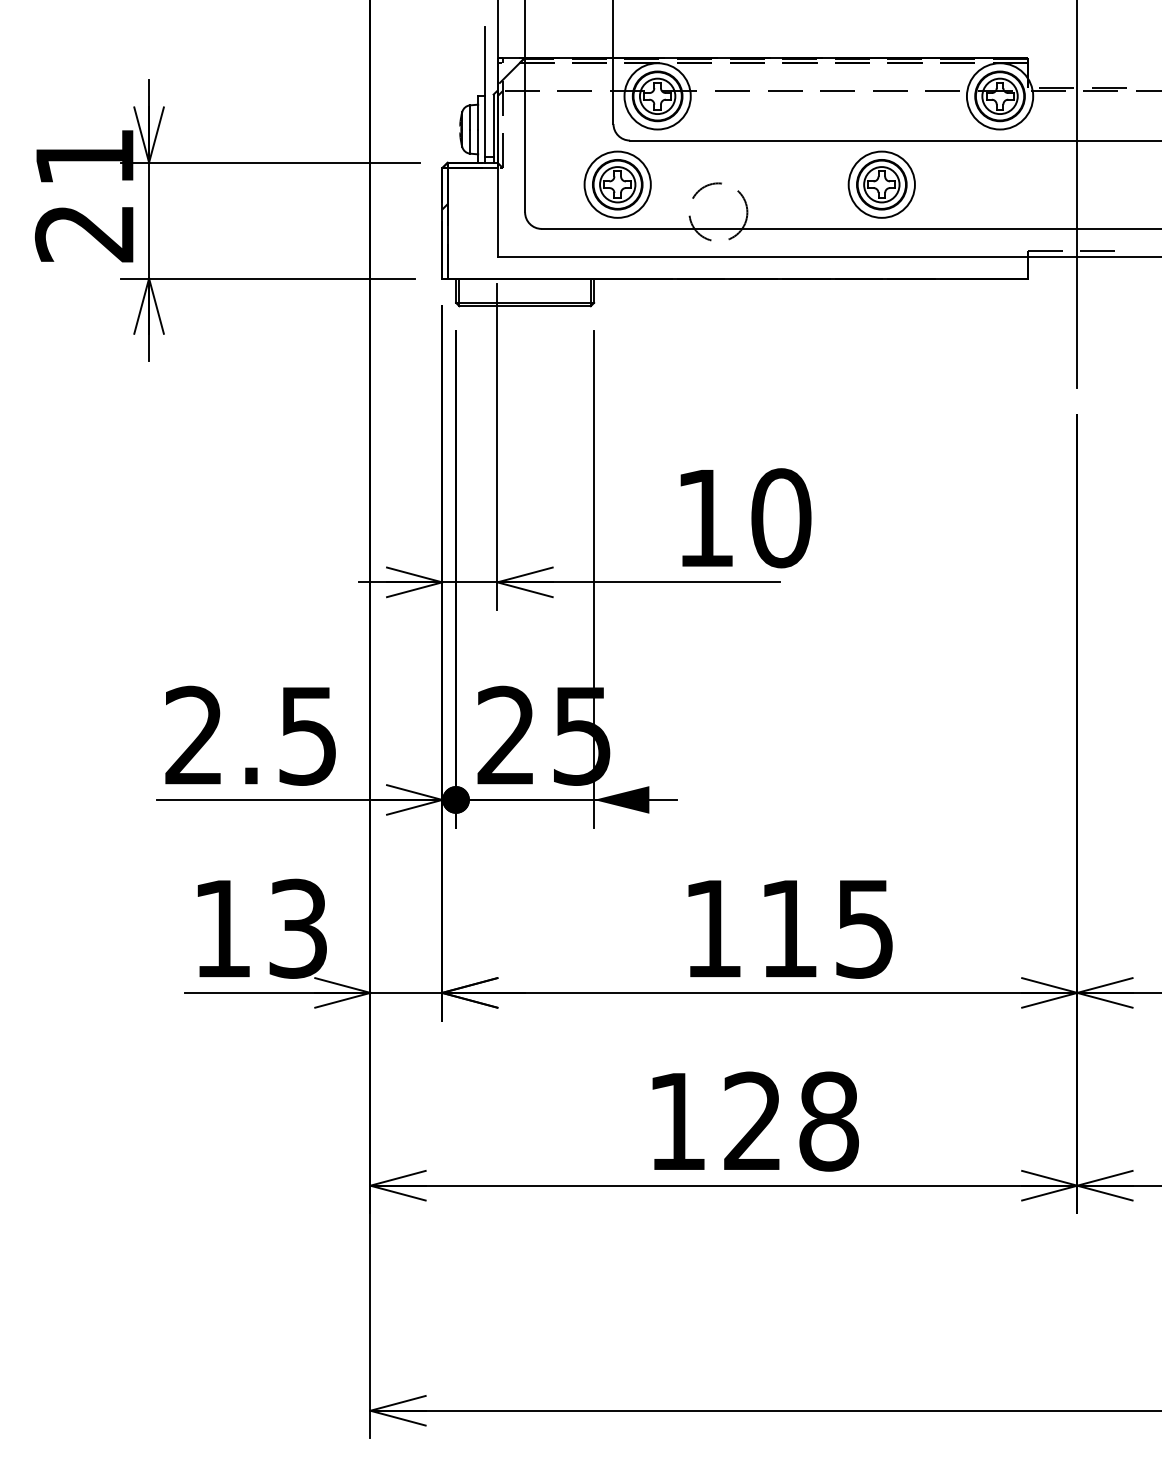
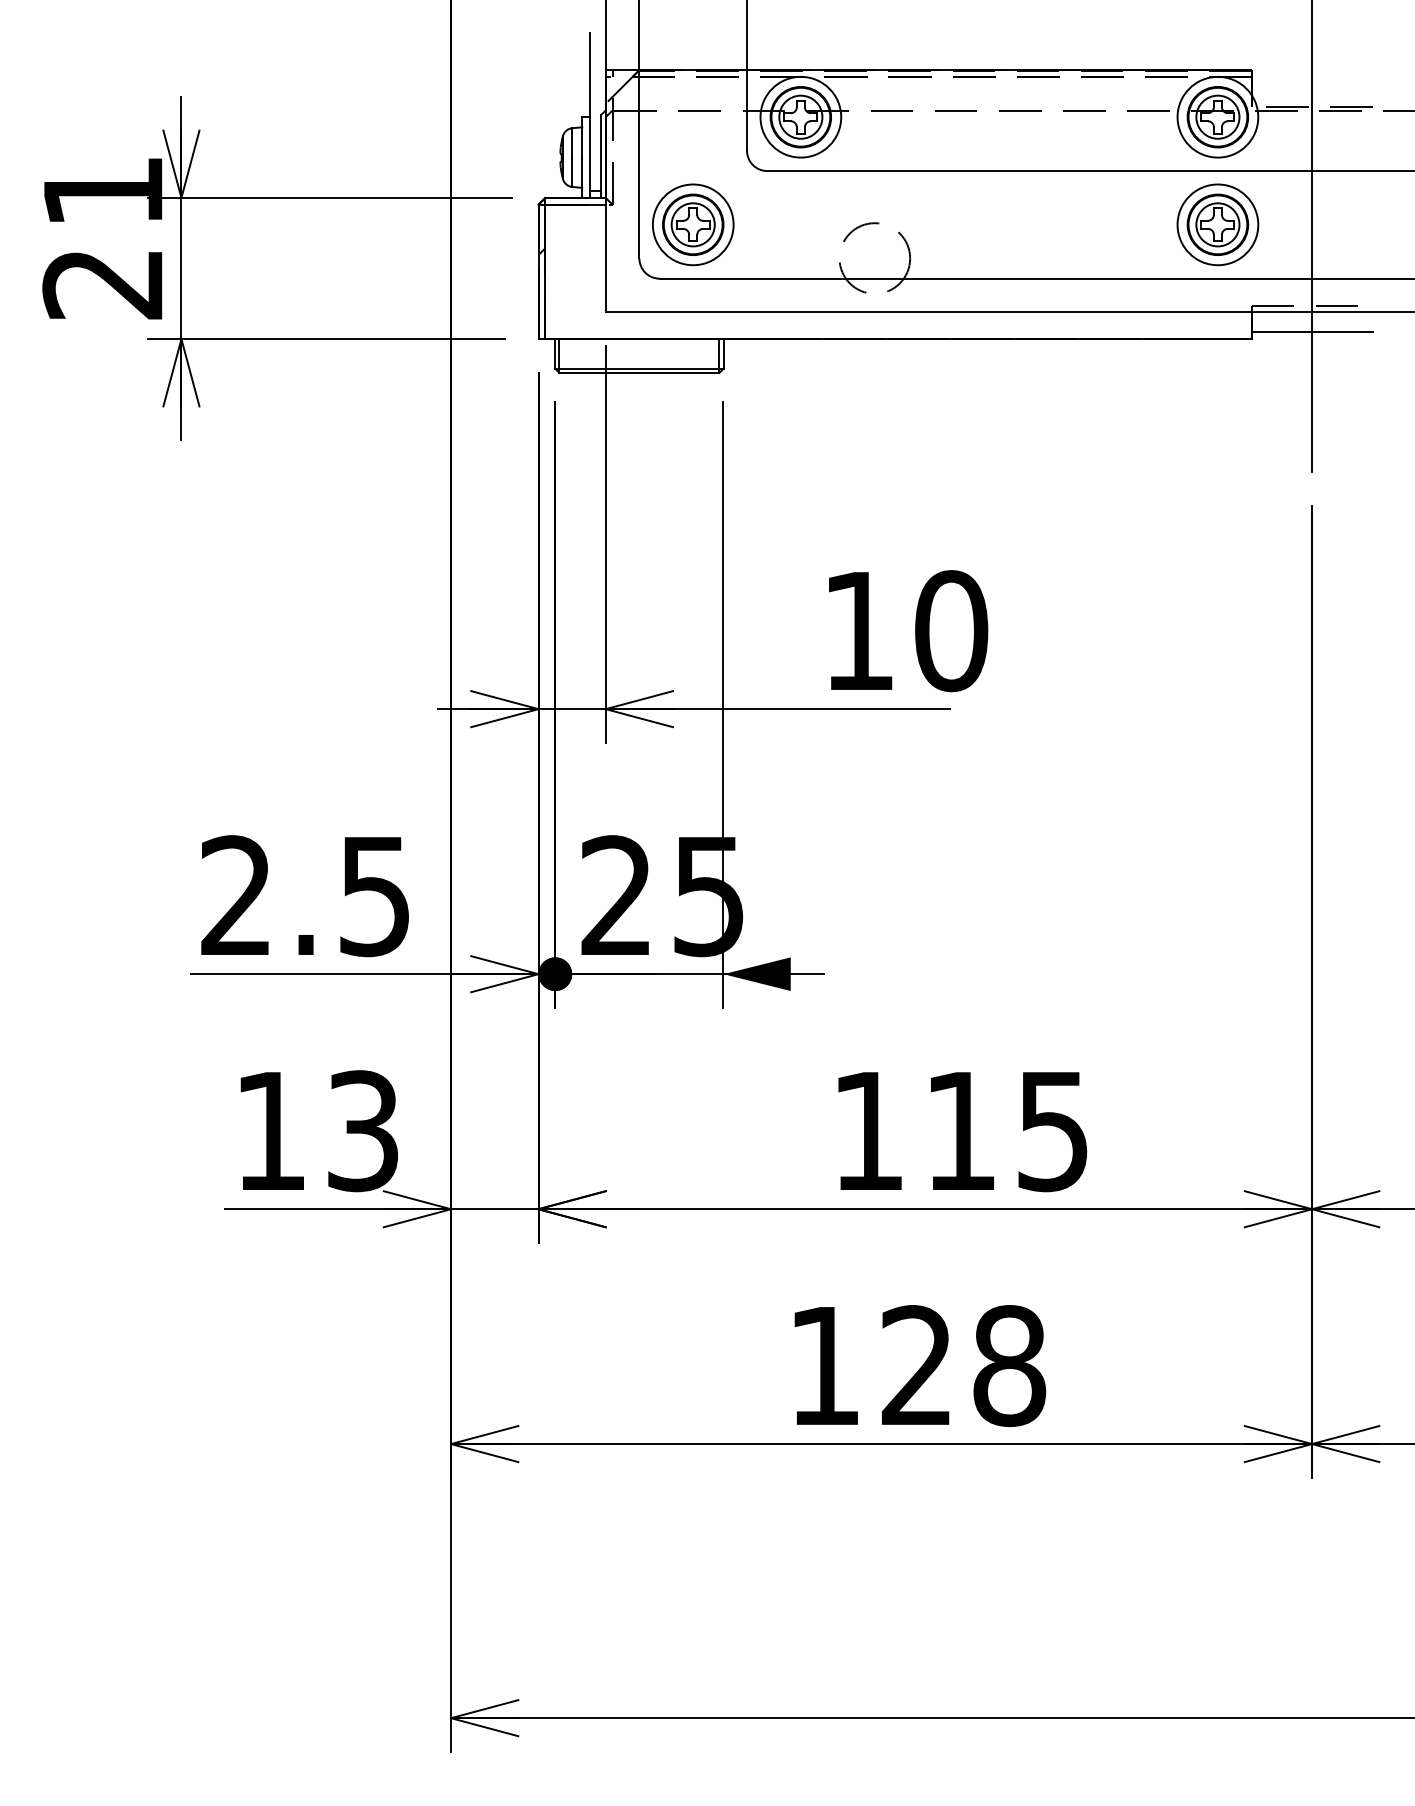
part: (617, 184) -> (693, 224), moved
part: (881, 184) -> (1217, 224), moved
line: (1076, 273) -> (1311, 332), added

